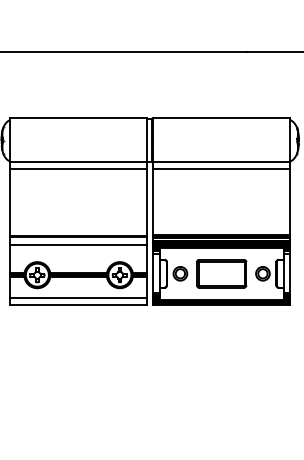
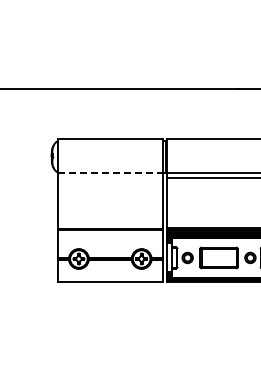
line: (78, 161) -> (110, 172), solid -> dashed
line: (78, 169) -> (110, 178), removed
line: (78, 245) -> (110, 236), removed
line: (78, 298) -> (110, 276), removed

